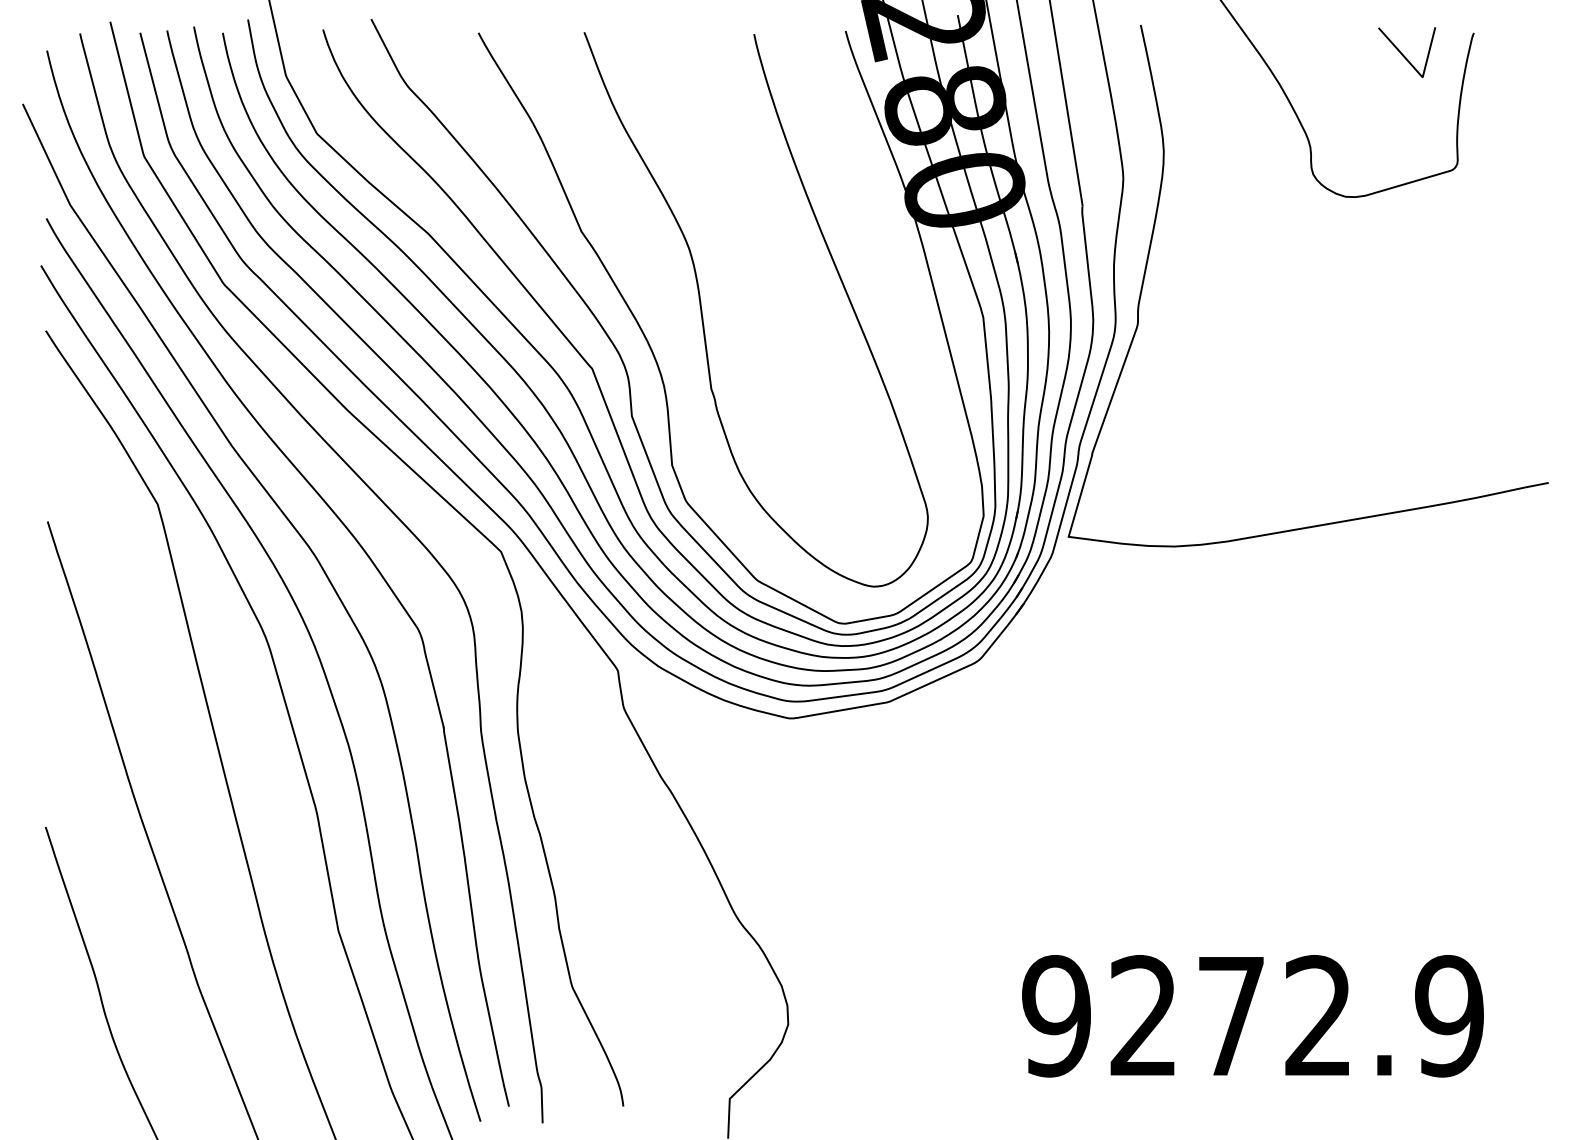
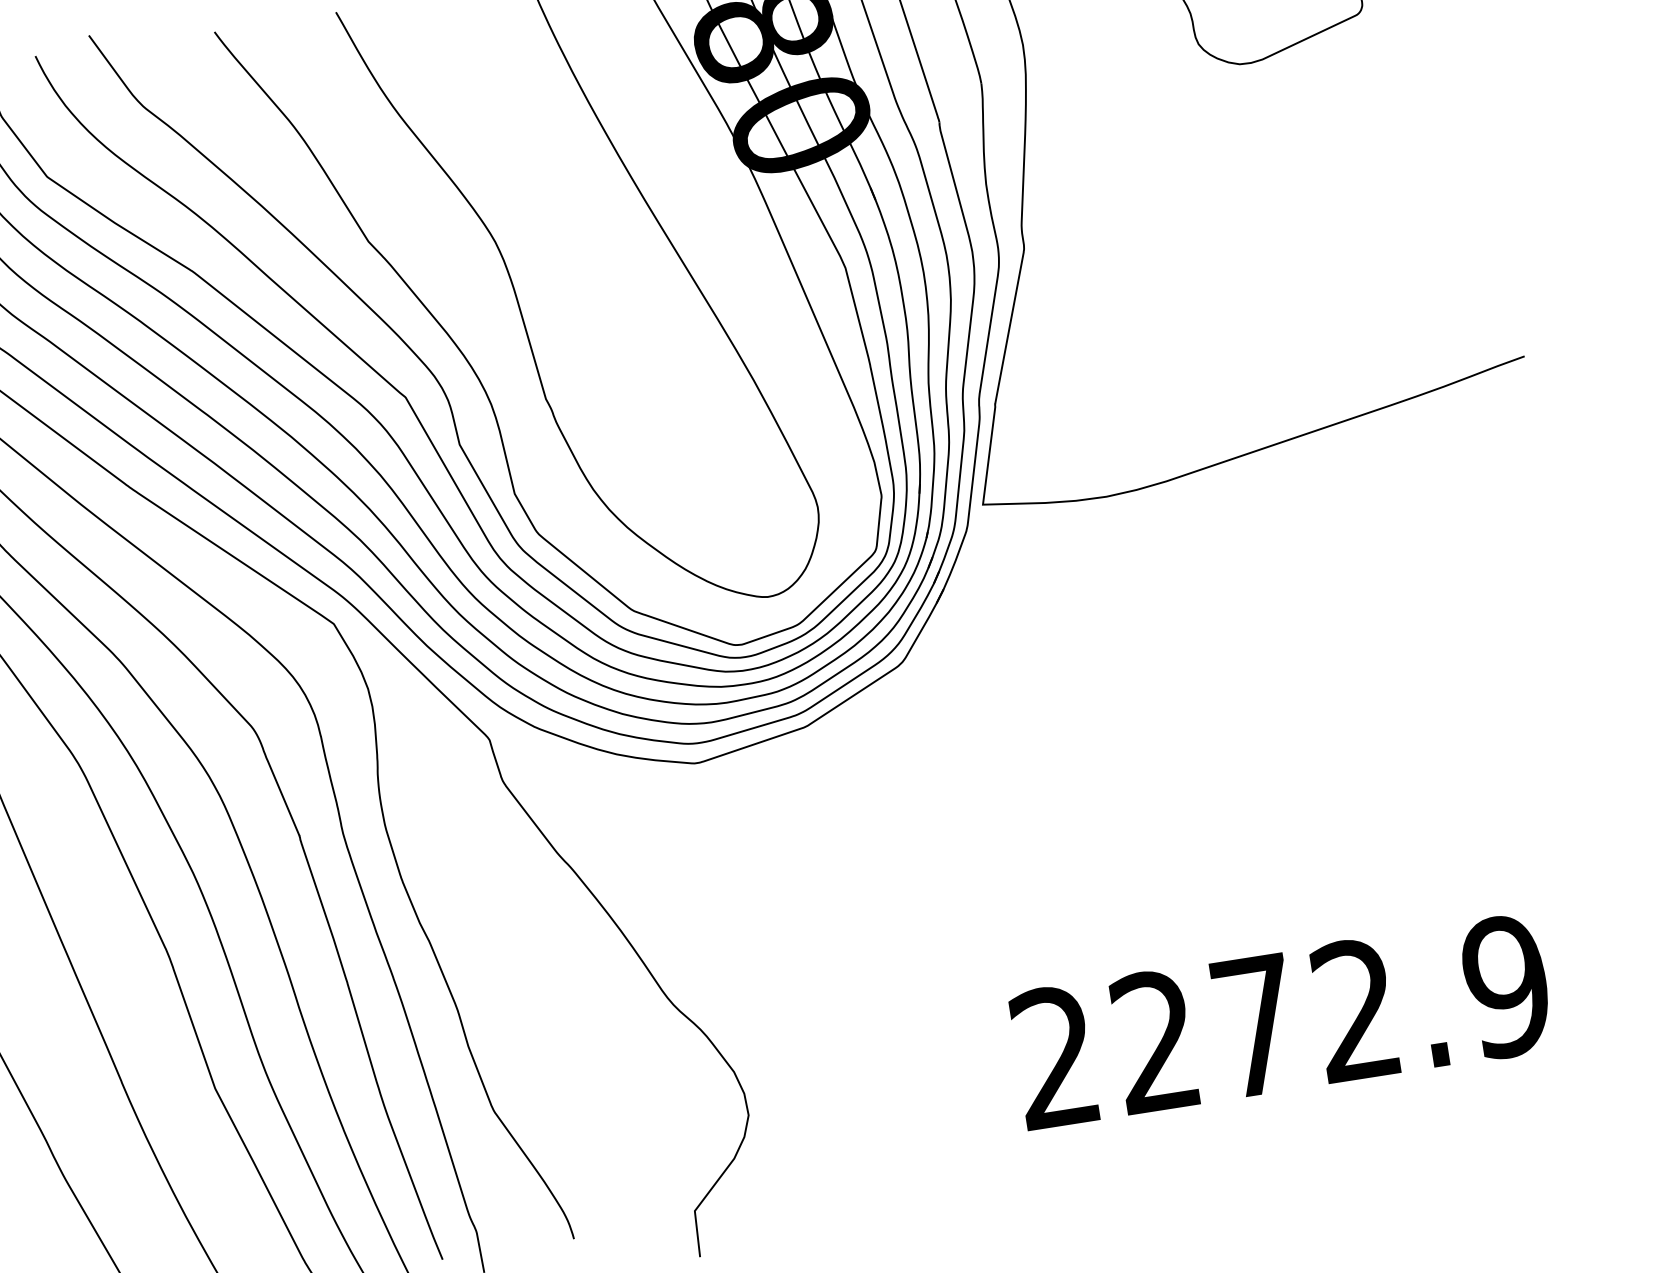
text: (1056, 1016) -> (1055, 1057), 9272.9 -> 2272.9

